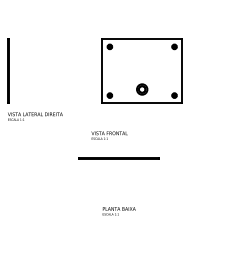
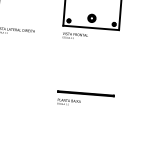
text: (109, 135) -> (75, 36), moved
line: (118, 158) -> (85, 93), moved

